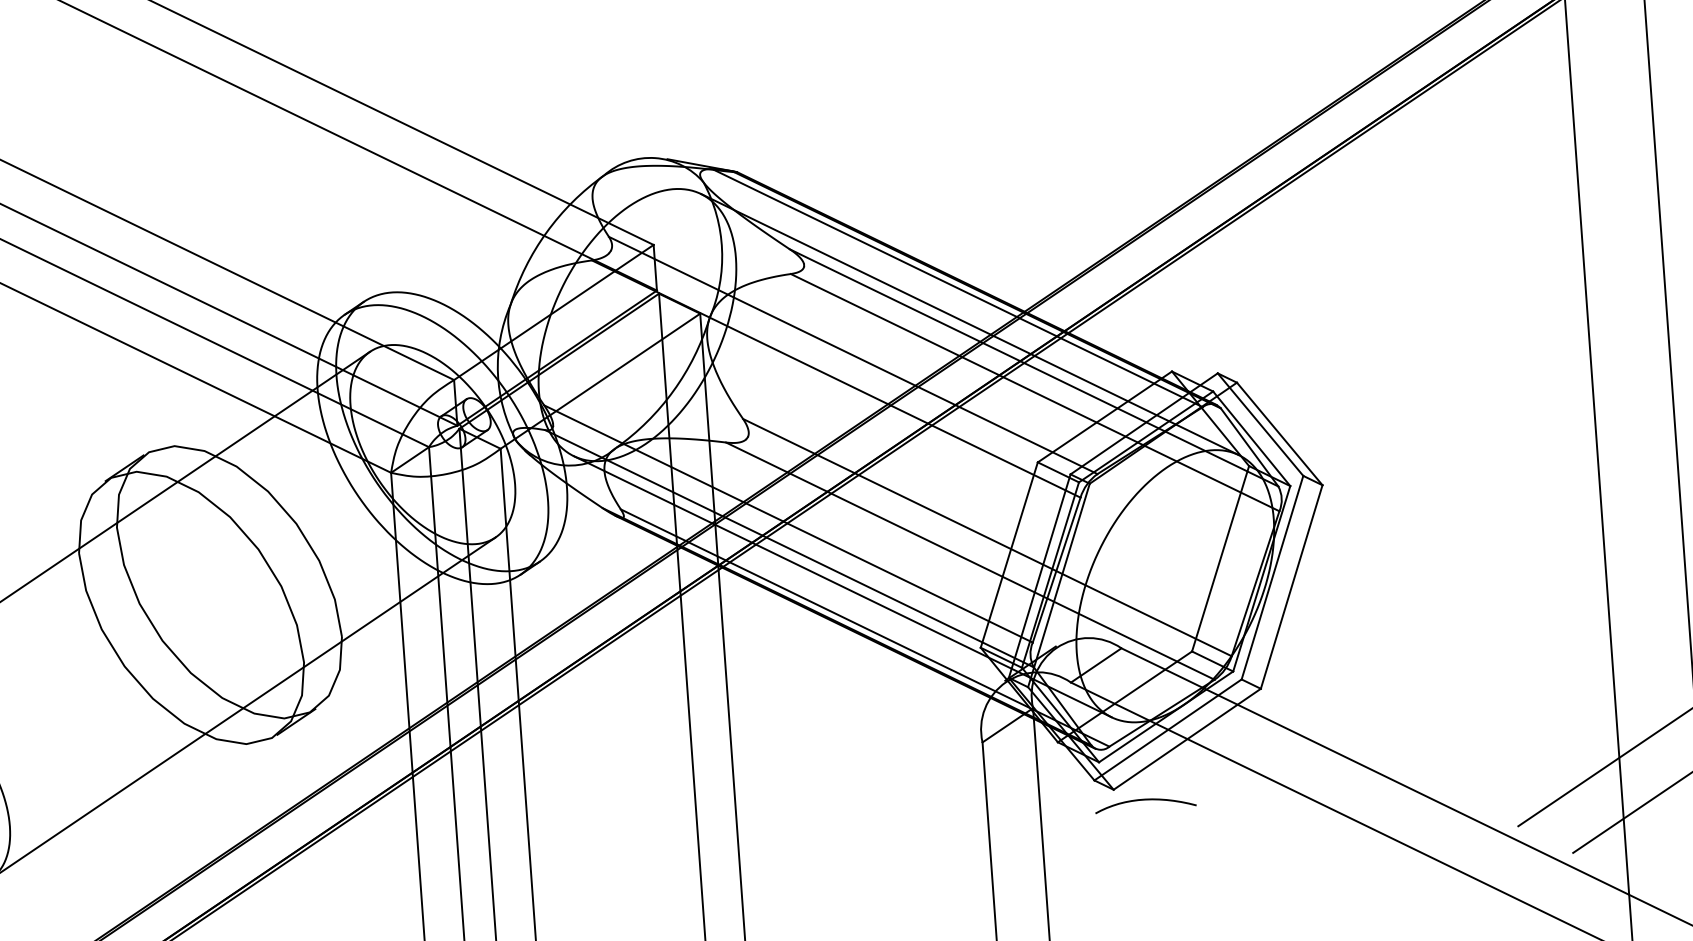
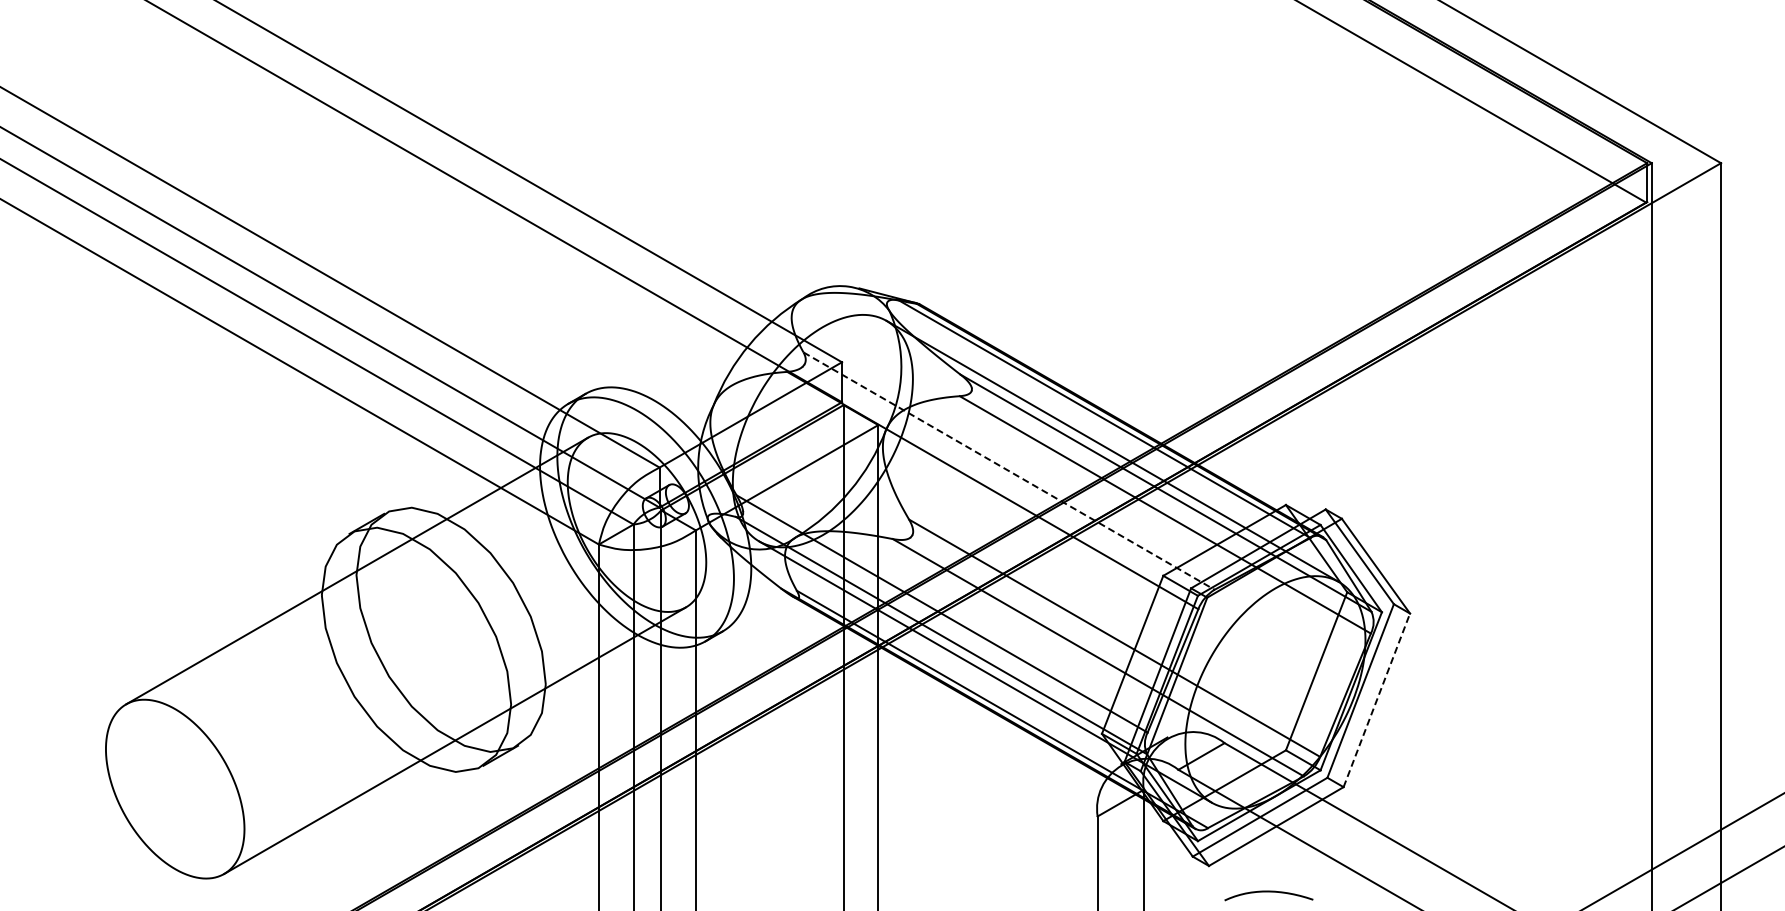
line: (853, 355) -> (1009, 471), solid -> dashed
line: (1291, 587) -> (1376, 700), solid -> dashed
curve: (1144, 800) -> (1268, 892), moved

